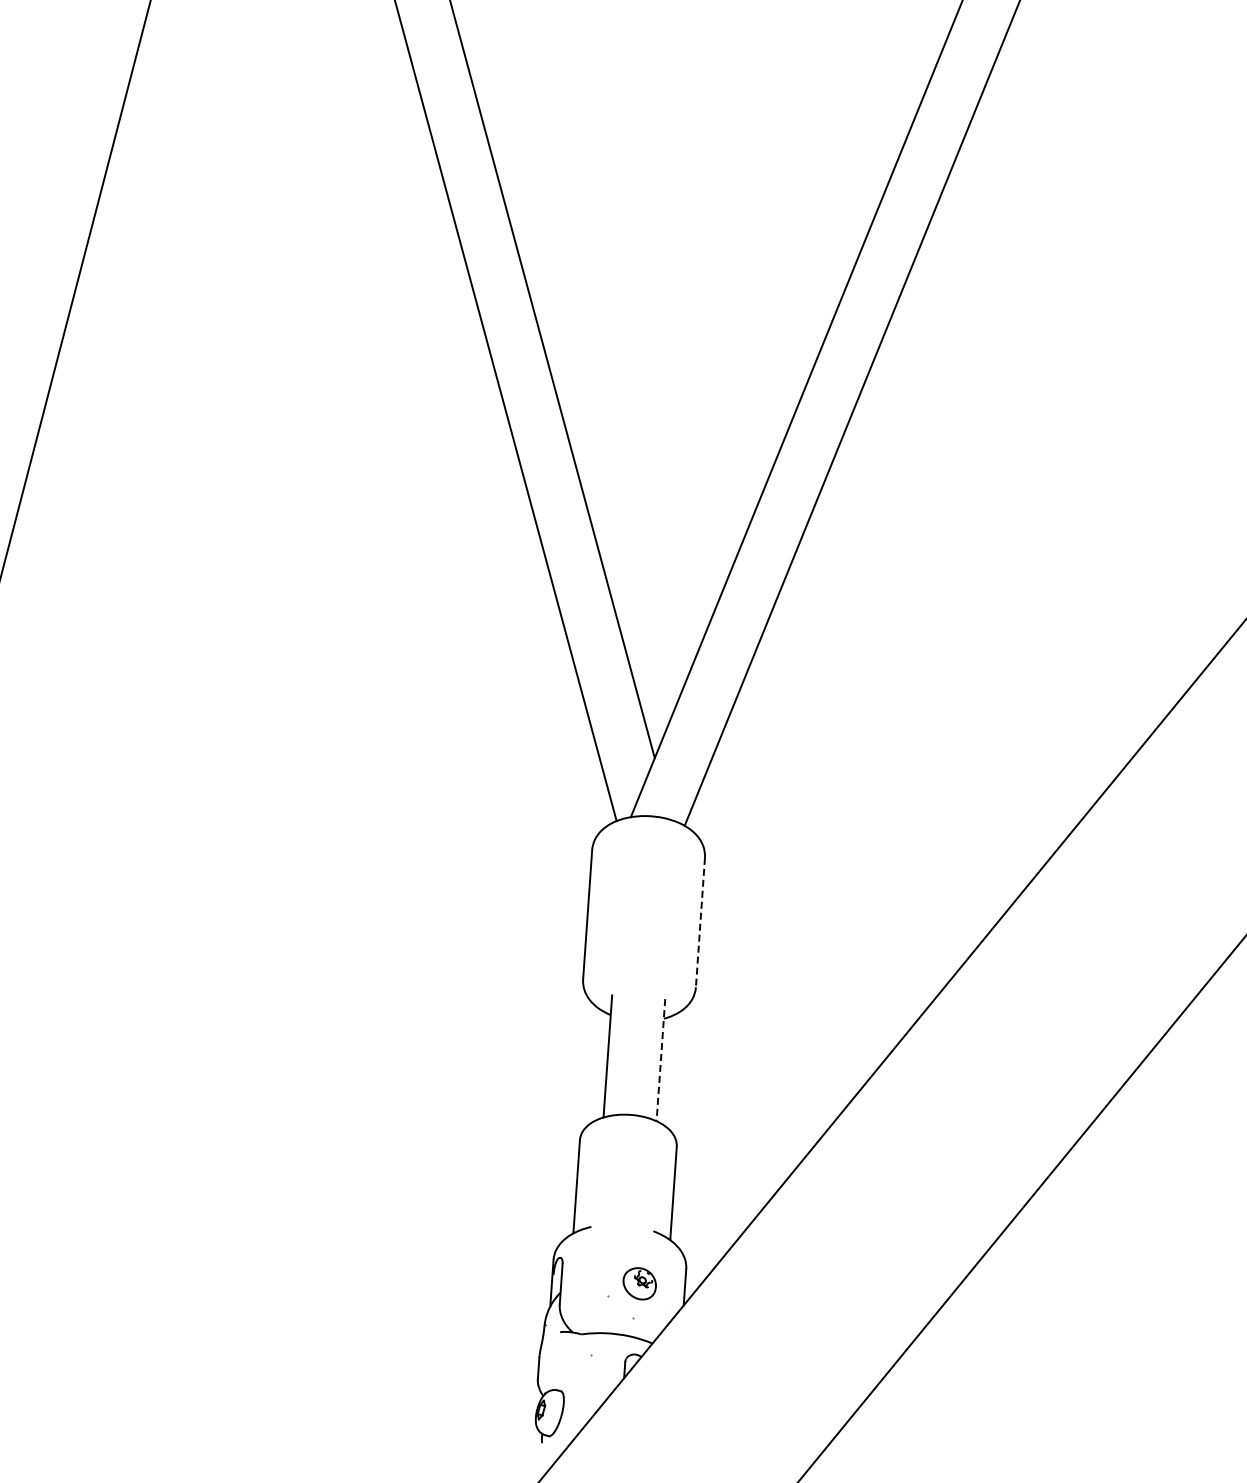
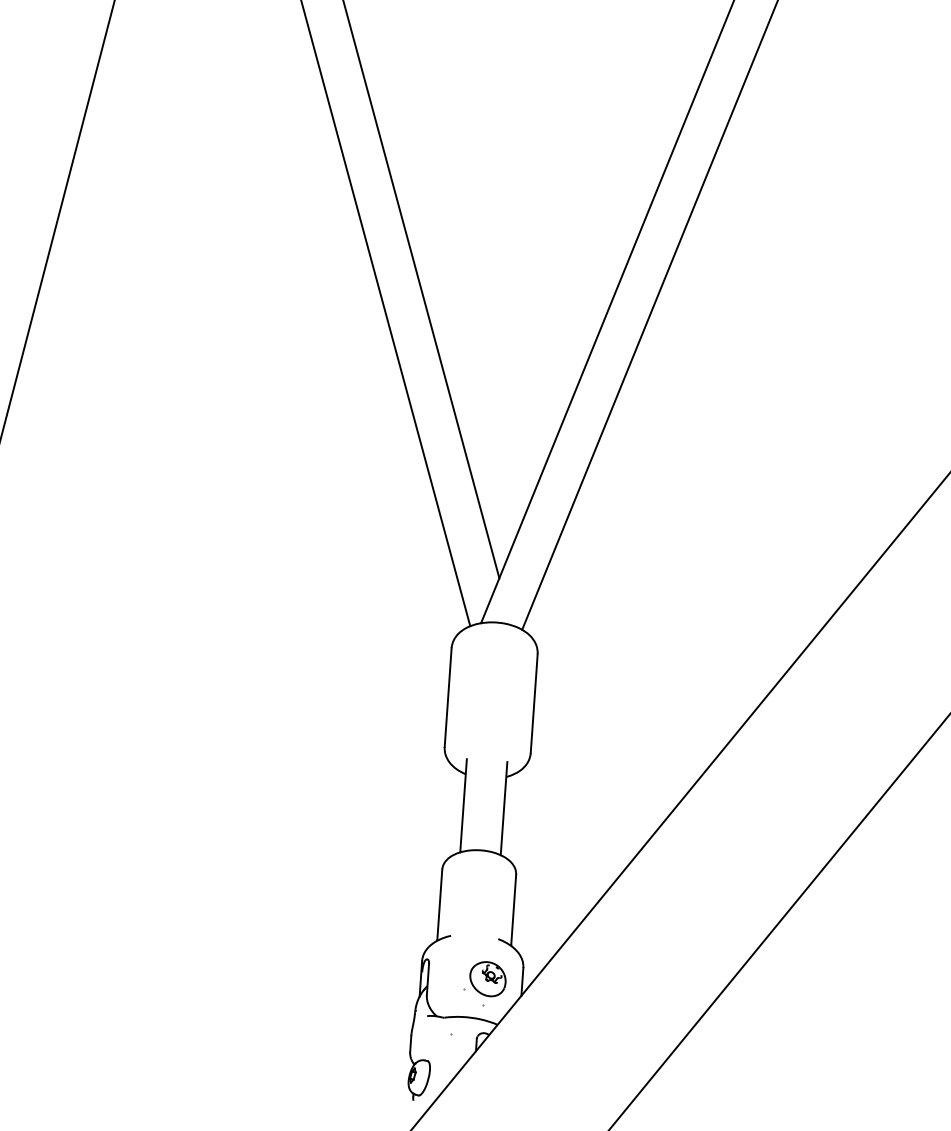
line: (700, 922) -> (534, 703), dashed -> solid
line: (660, 1060) -> (503, 808), dashed -> solid
part: (639, 1283) -> (487, 978), size x1.43

